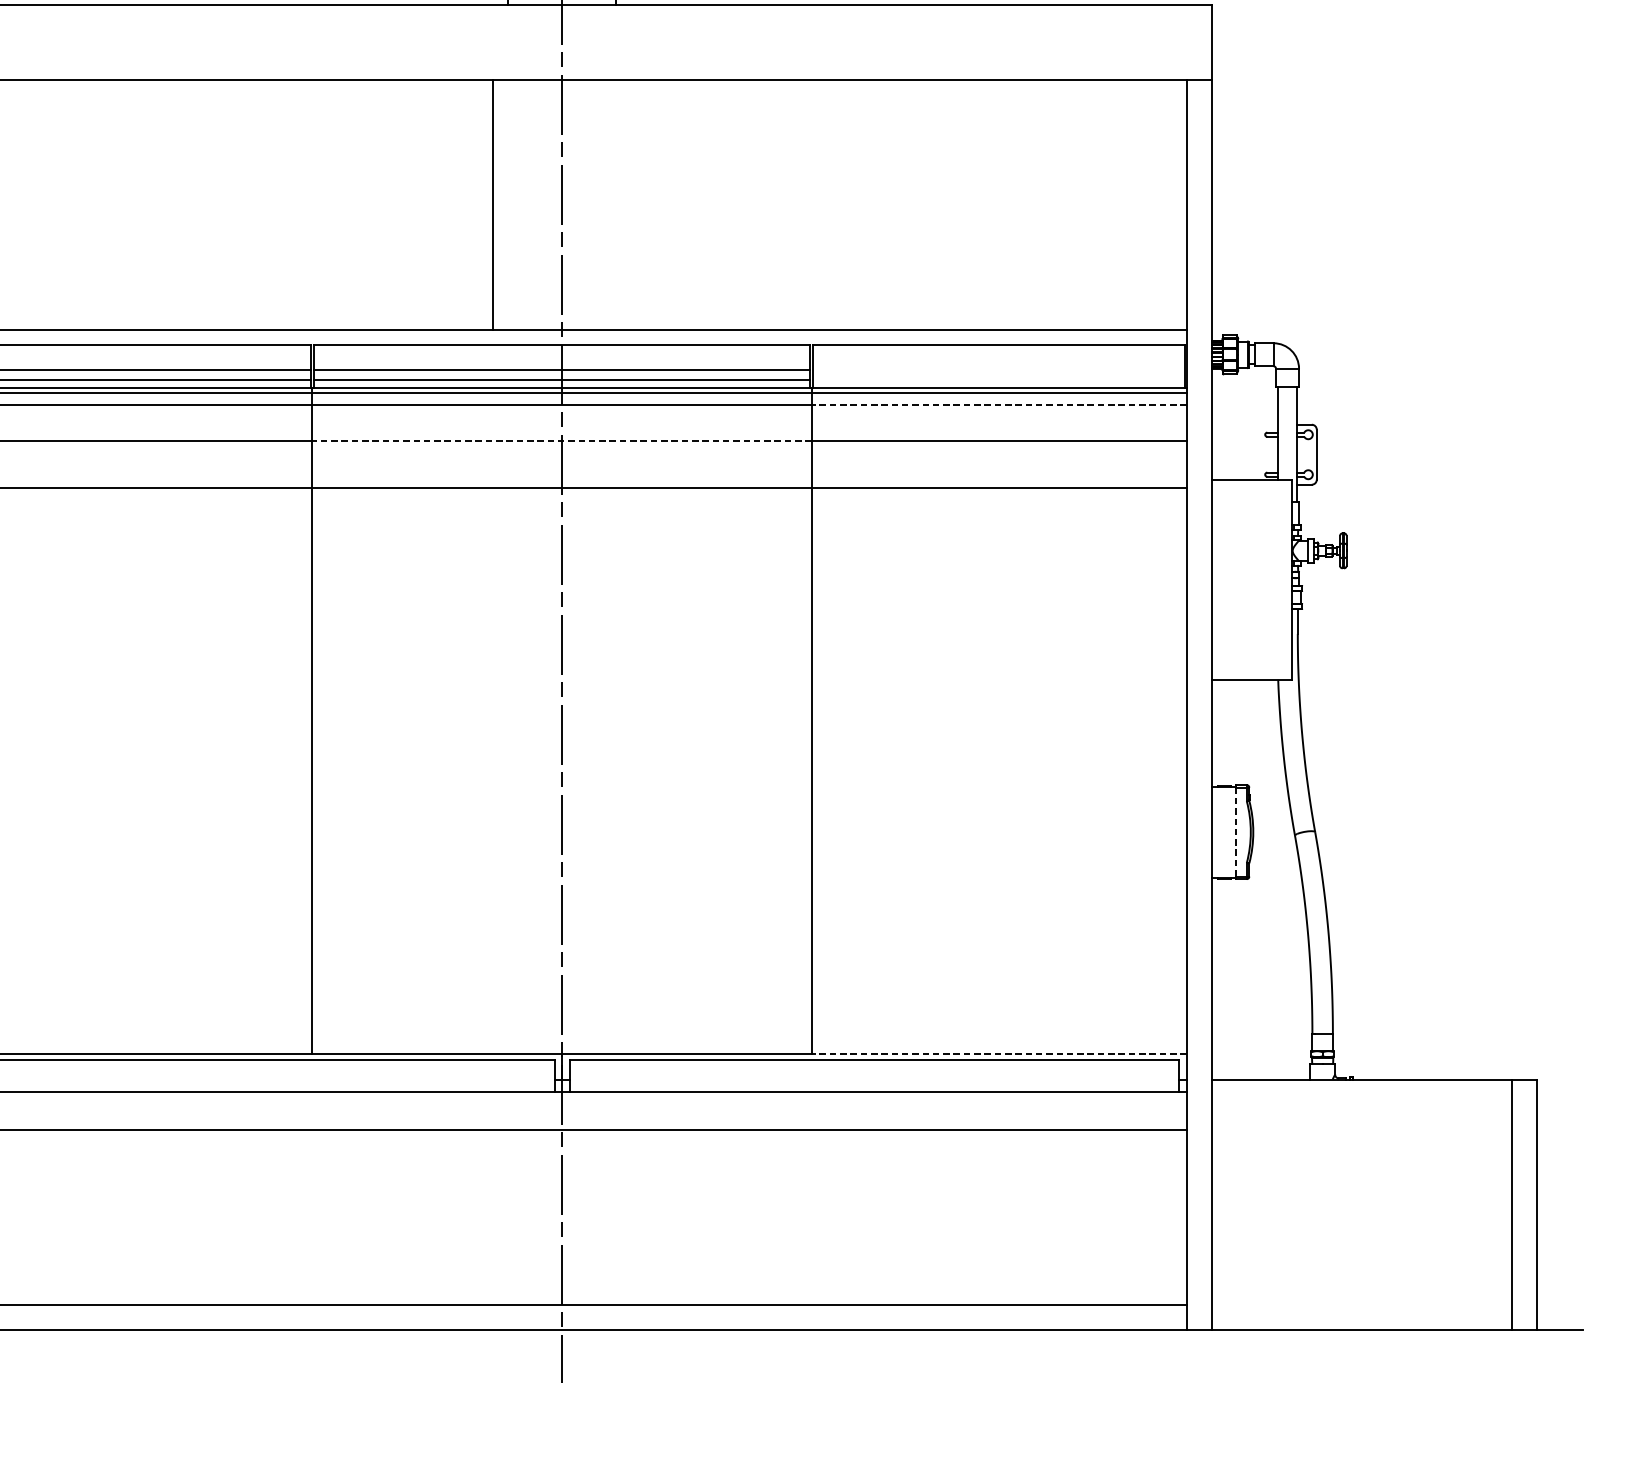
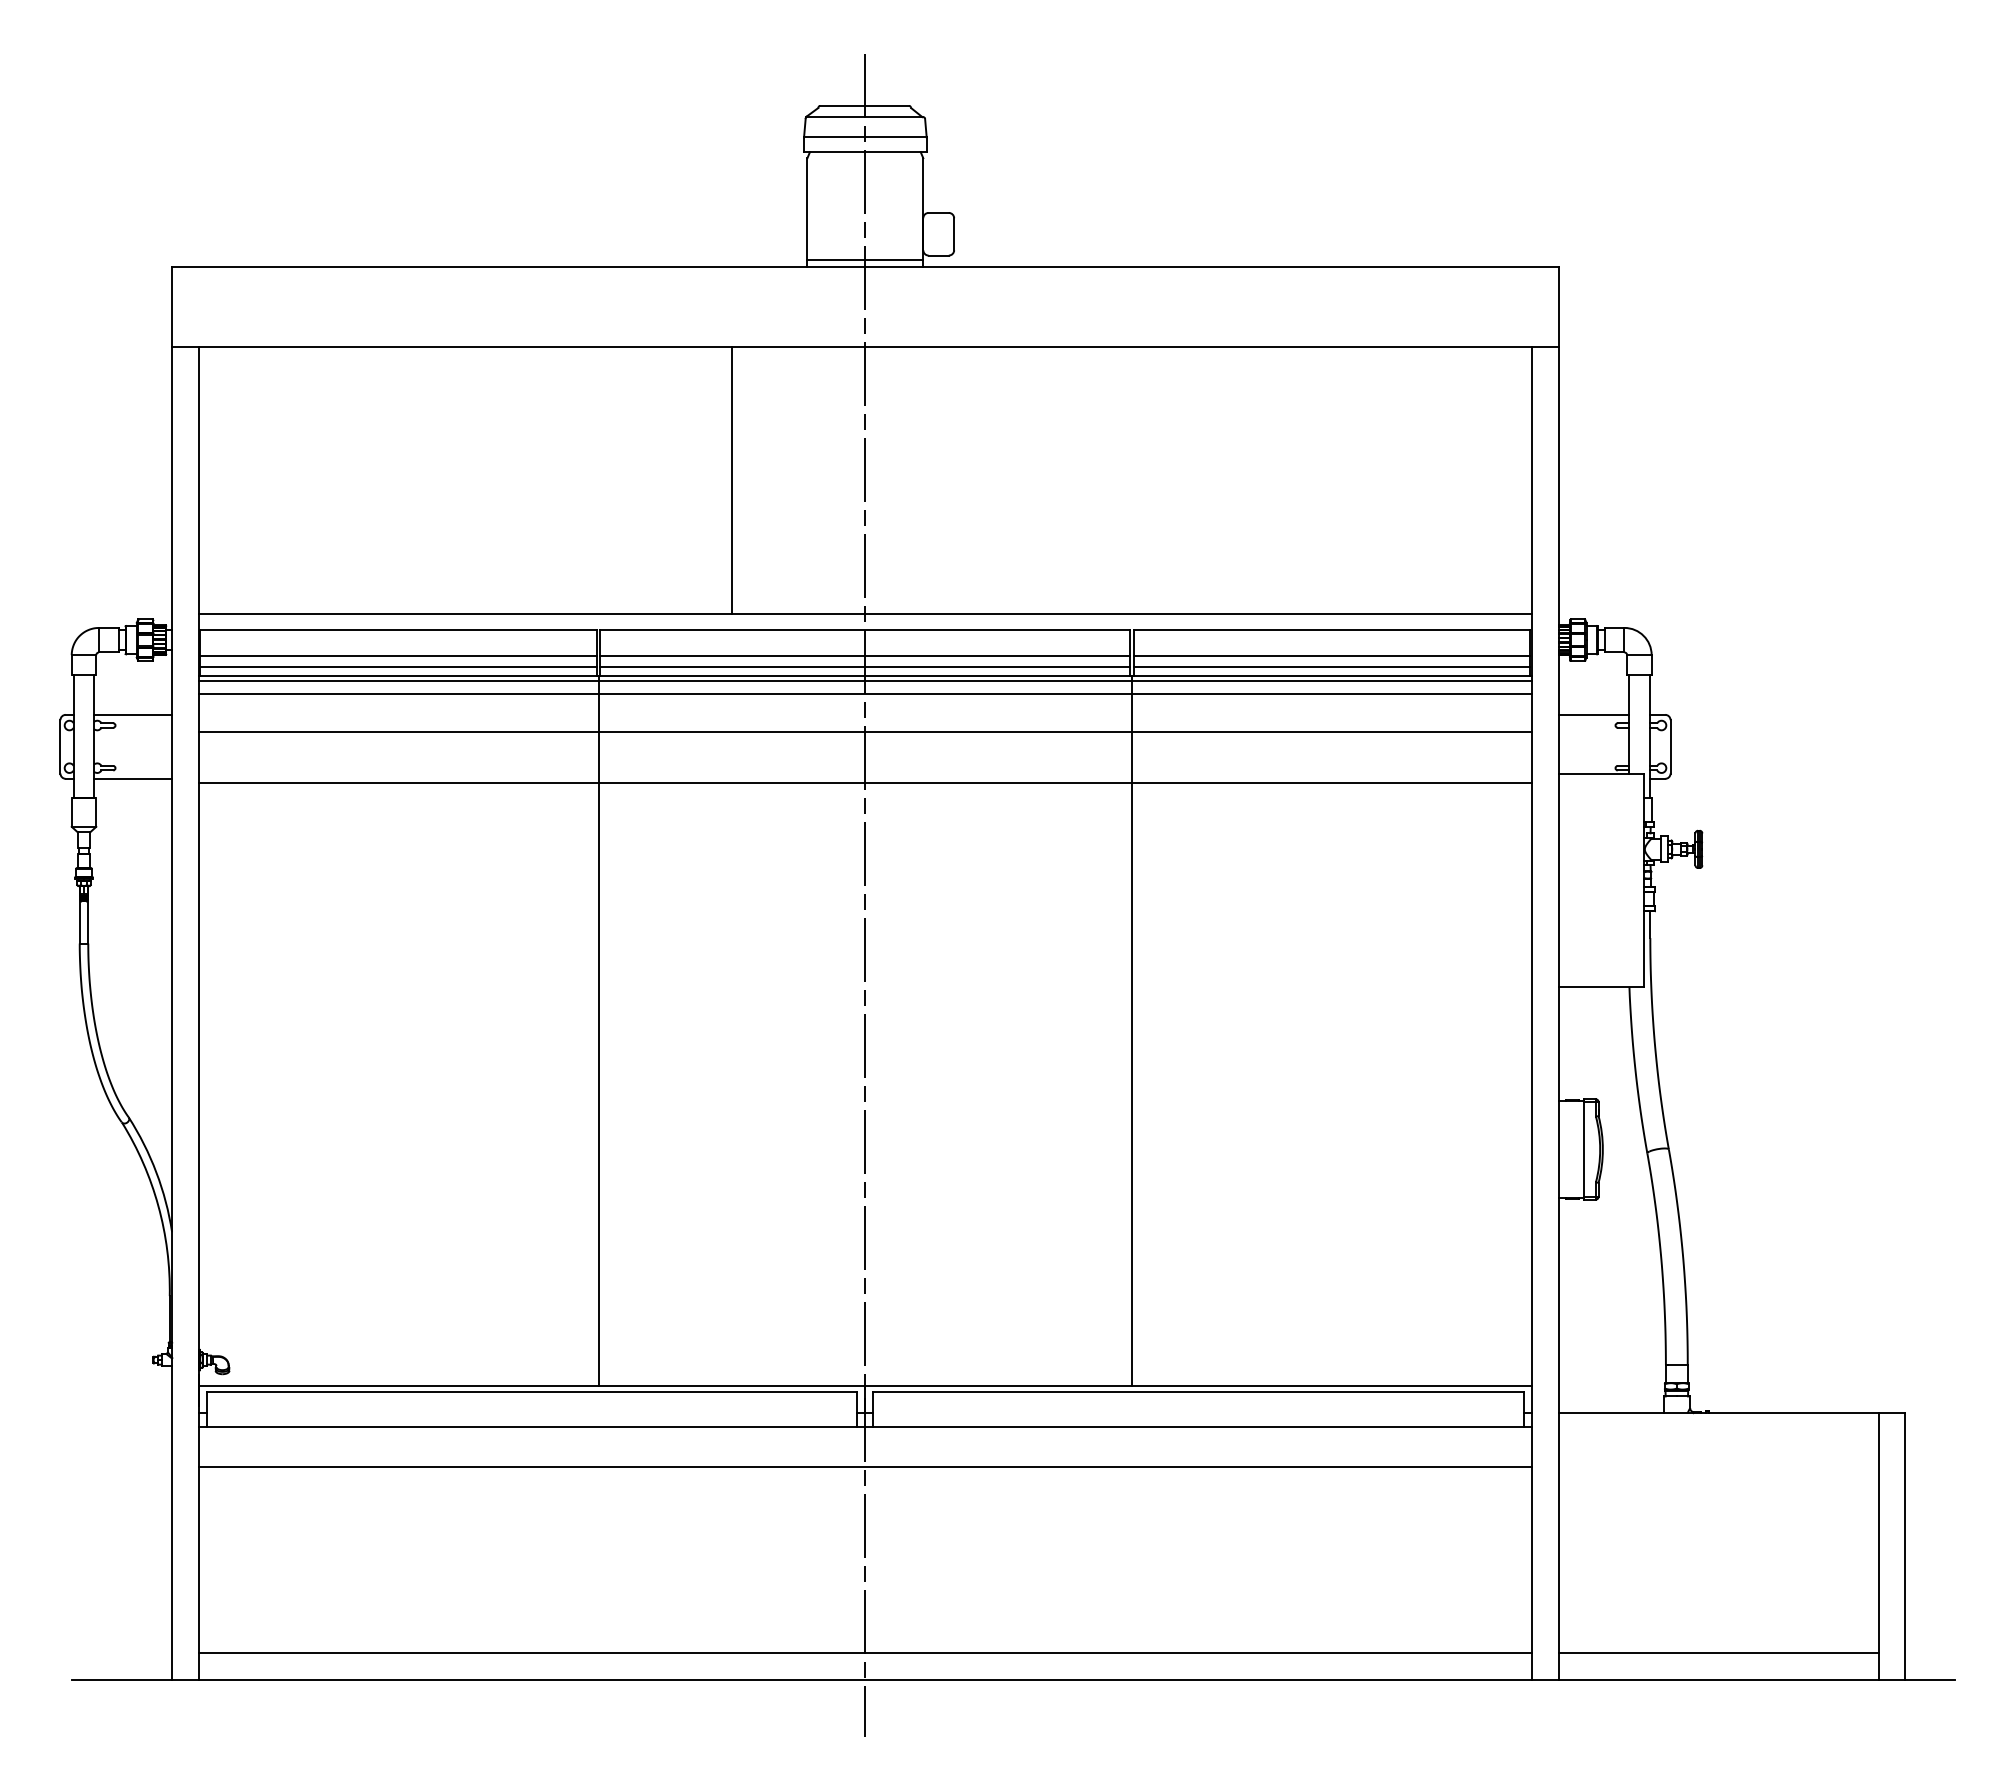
line: (493, 204) -> (732, 479), moved
line: (998, 370) -> (1331, 656), added
line: (998, 379) -> (1331, 666), added
line: (998, 405) -> (1331, 694), dashed -> solid
line: (1244, 424) -> (1593, 714), added
line: (562, 440) -> (865, 731), dashed -> solid
line: (1236, 831) -> (1584, 1148), dashed -> solid
line: (998, 1054) -> (1331, 1386), dashed -> solid
line: (1361, 1304) -> (1718, 1653), added

